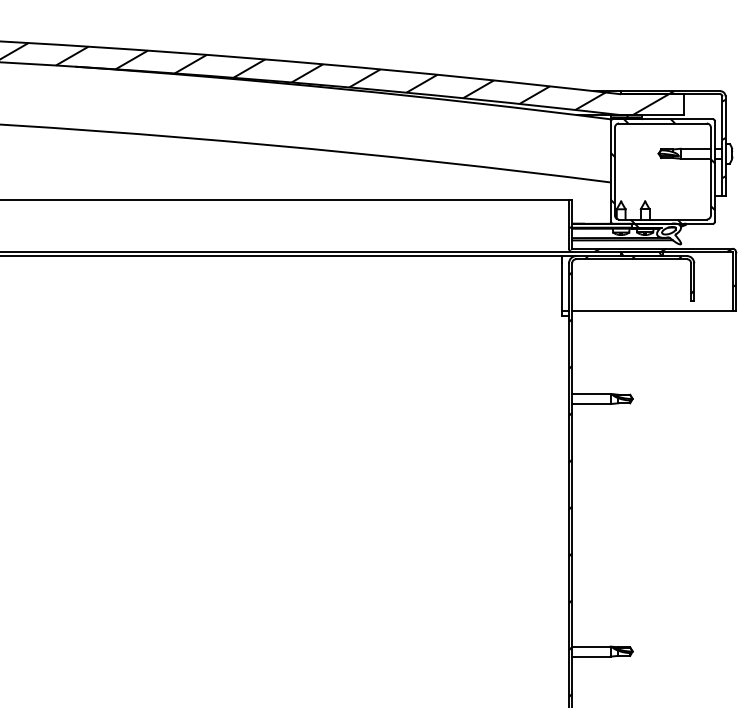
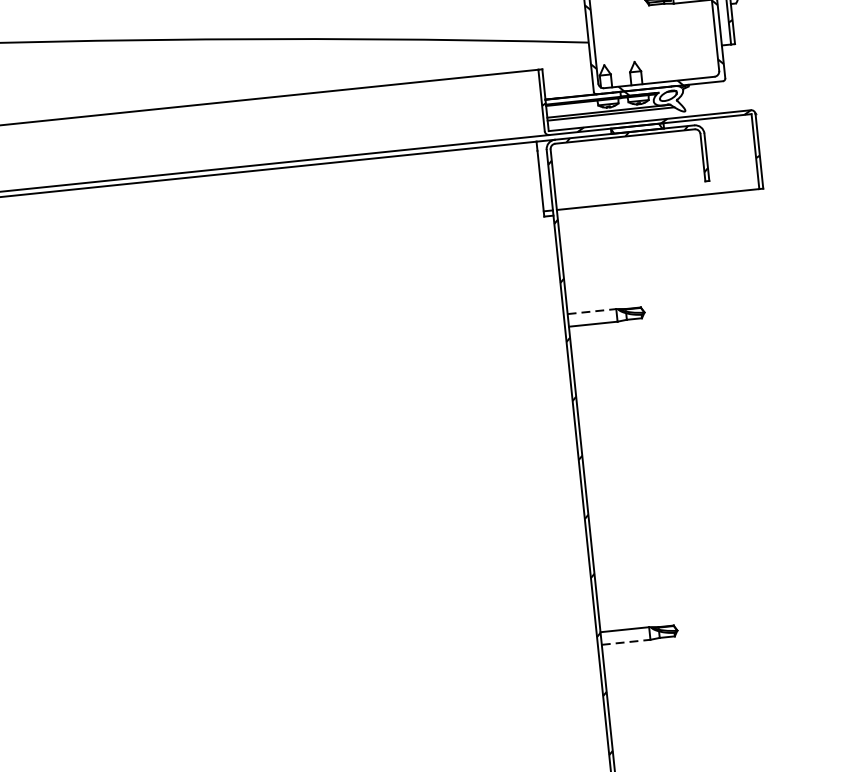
line: (591, 394) -> (592, 312), solid -> dashed
line: (591, 656) -> (626, 642), solid -> dashed

